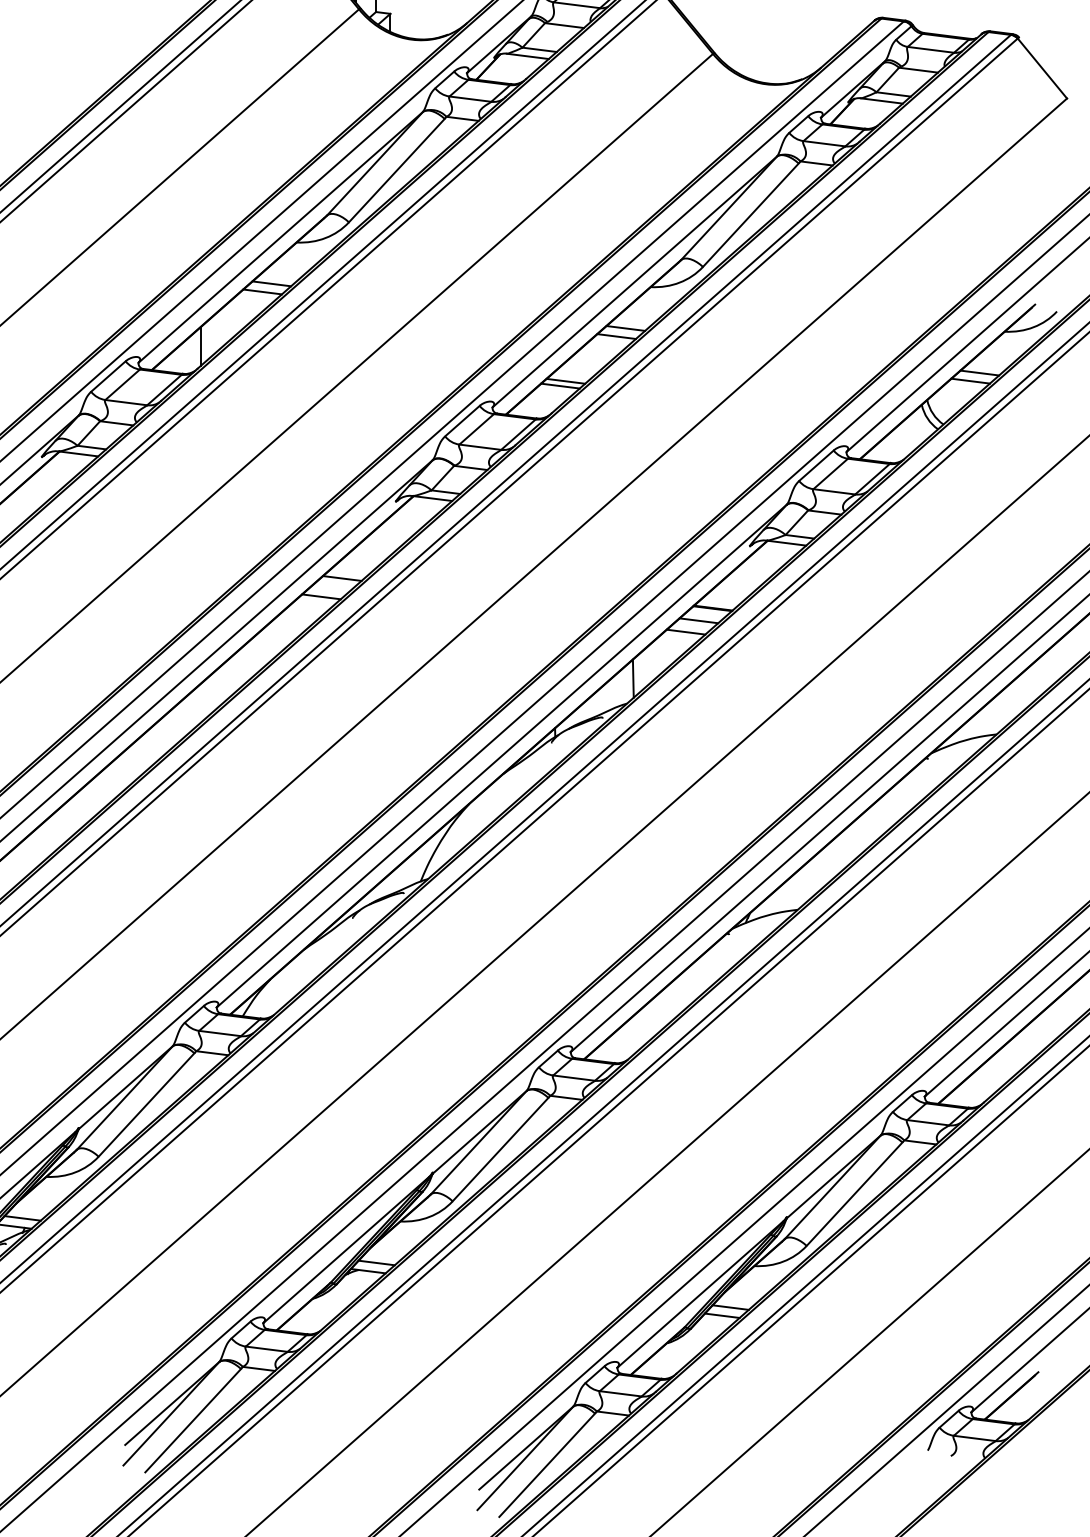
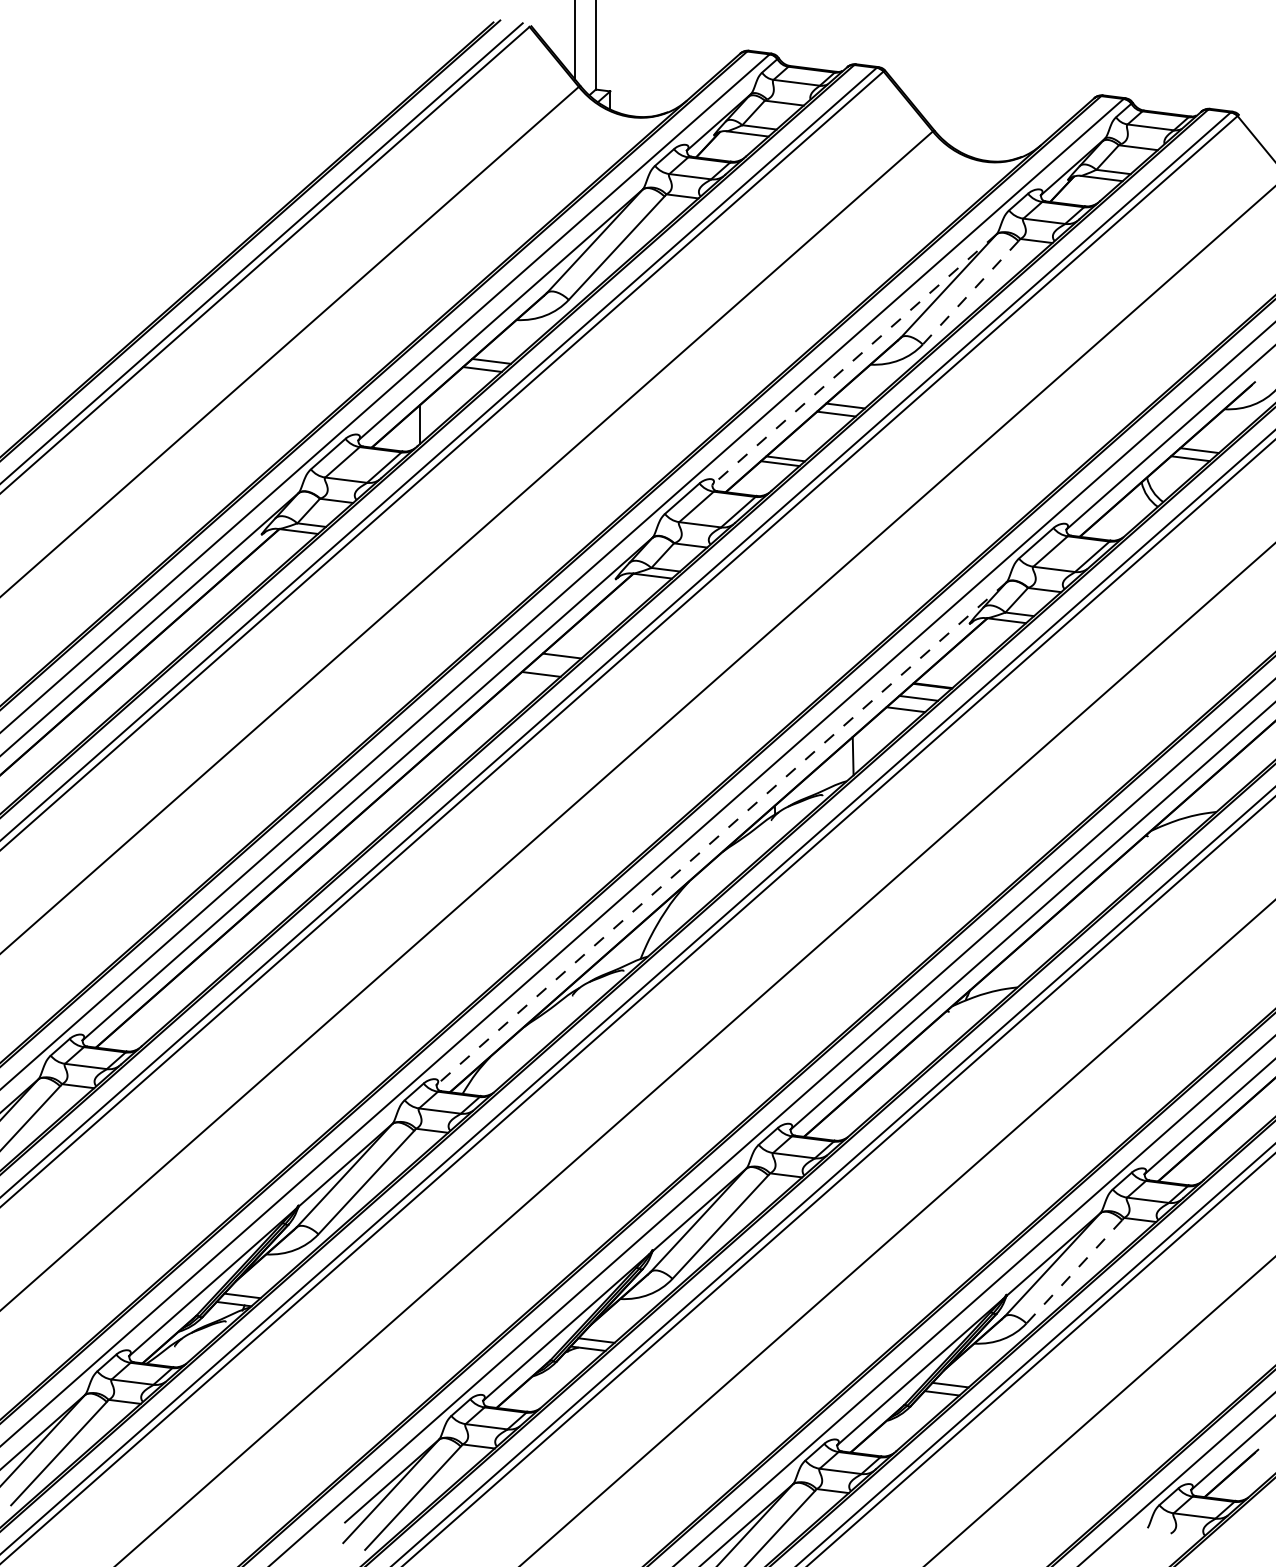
line: (750, 215) -> (970, 293), solid -> dashed
line: (634, 281) -> (854, 359), solid -> dashed
line: (501, 755) -> (721, 833), solid -> dashed
line: (854, 1194) -> (1074, 1272), solid -> dashed

